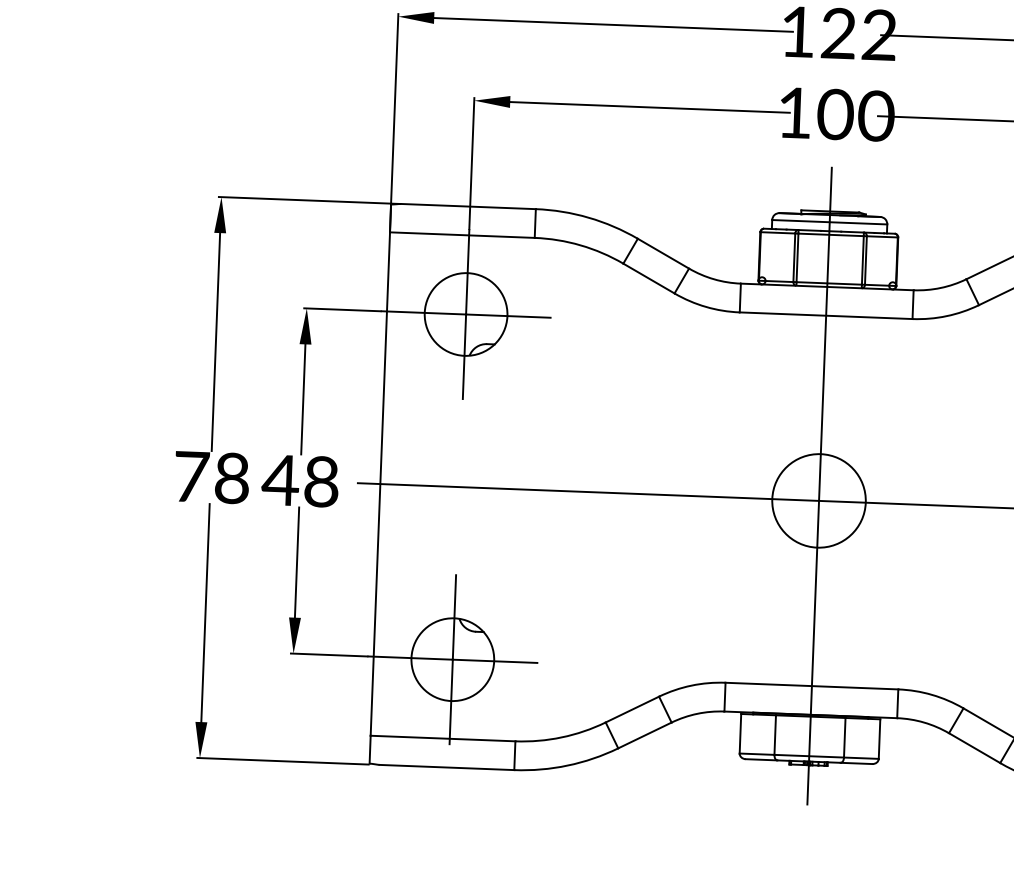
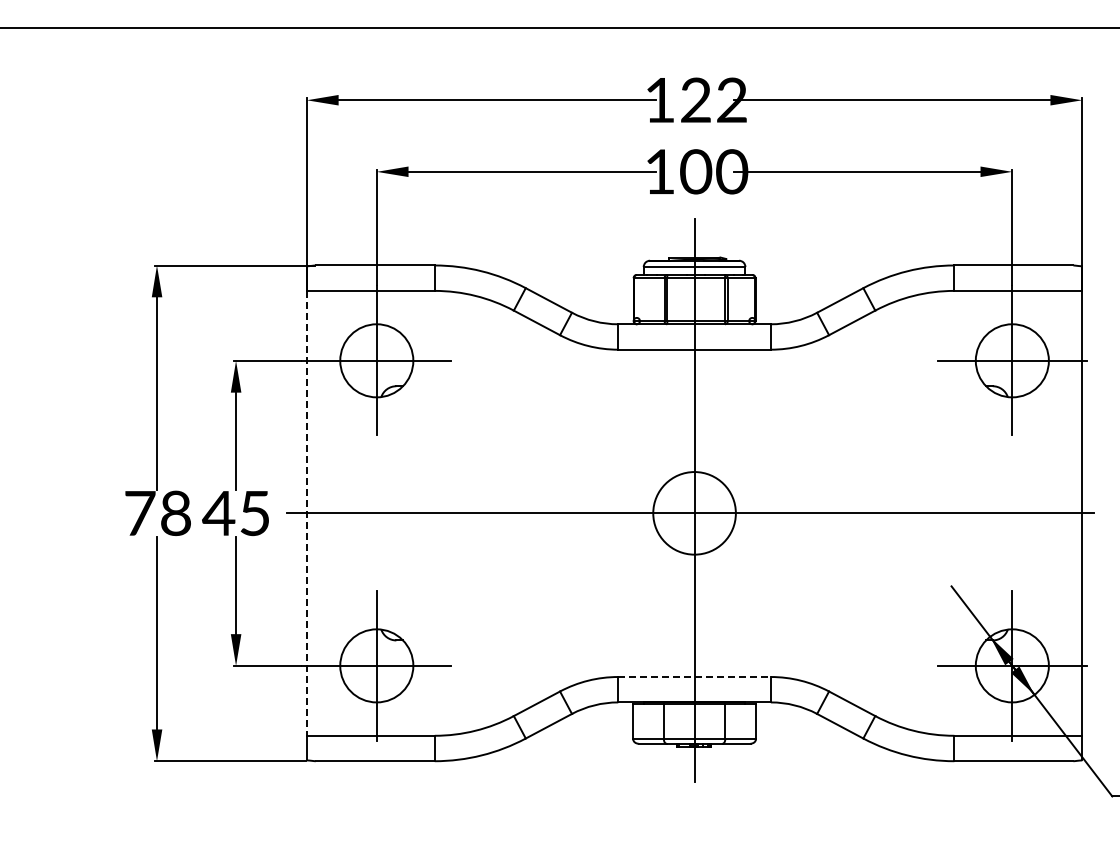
text: (322, 481) -> (255, 513), 48 -> 45
line: (379, 484) -> (306, 513), solid -> dashed
line: (812, 686) -> (695, 677), solid -> dashed

